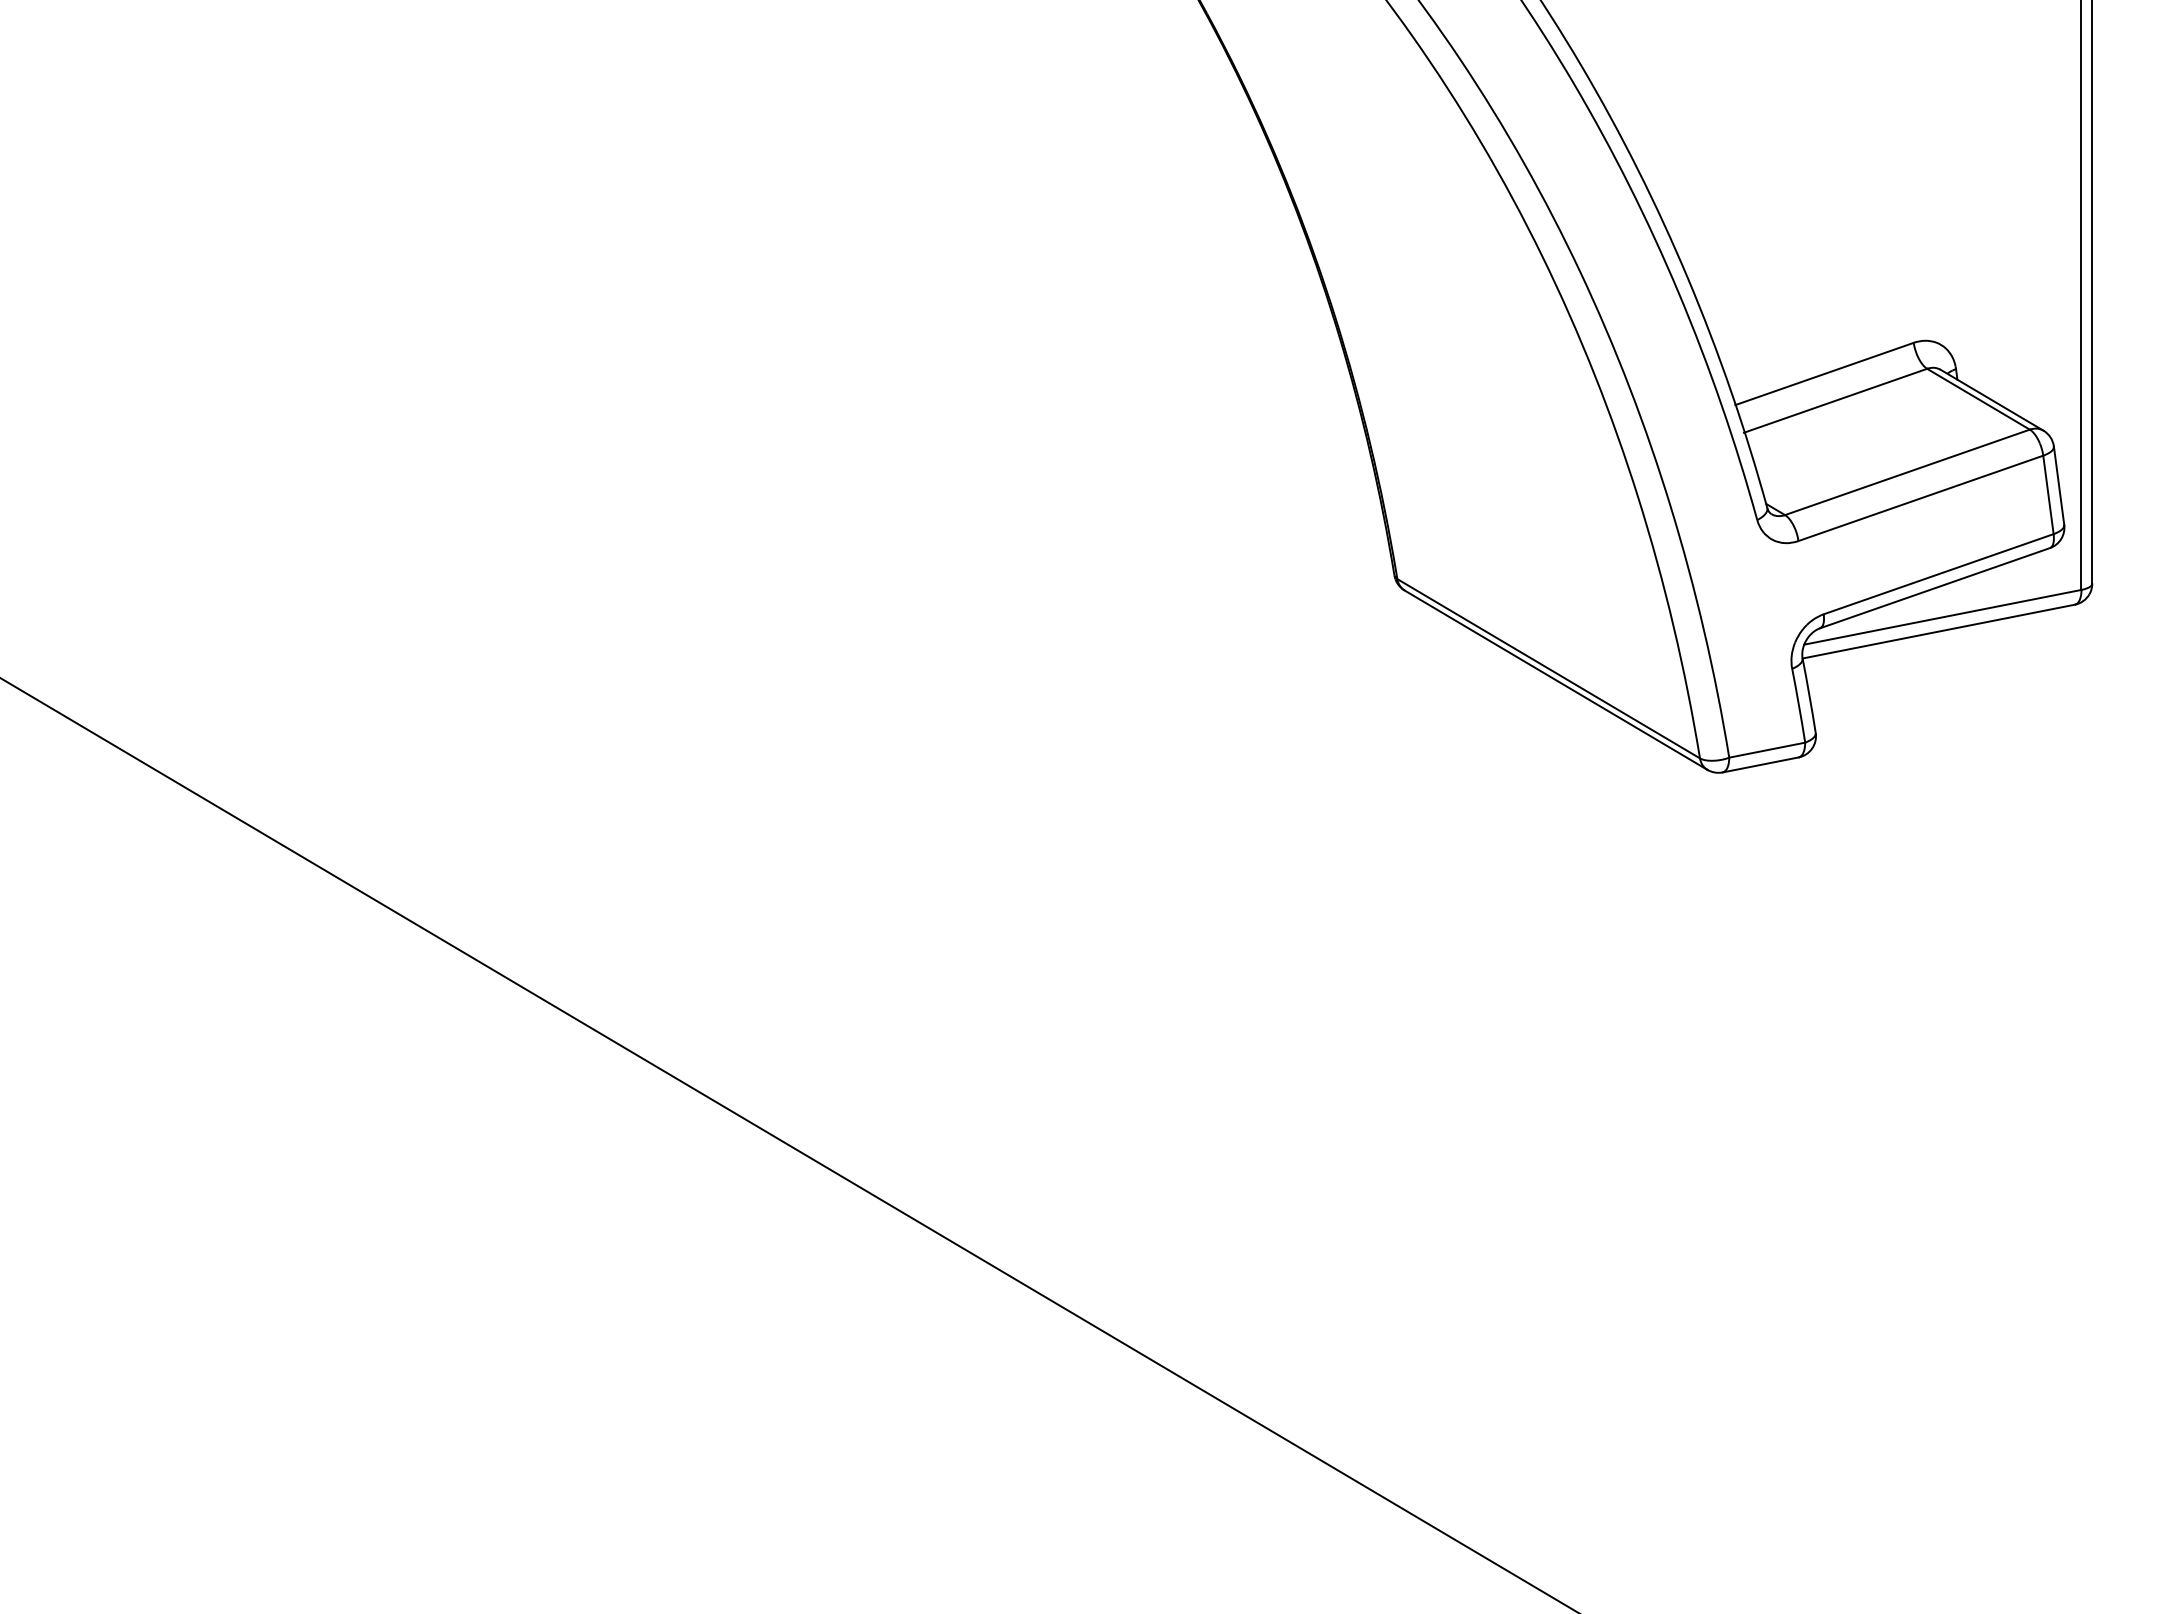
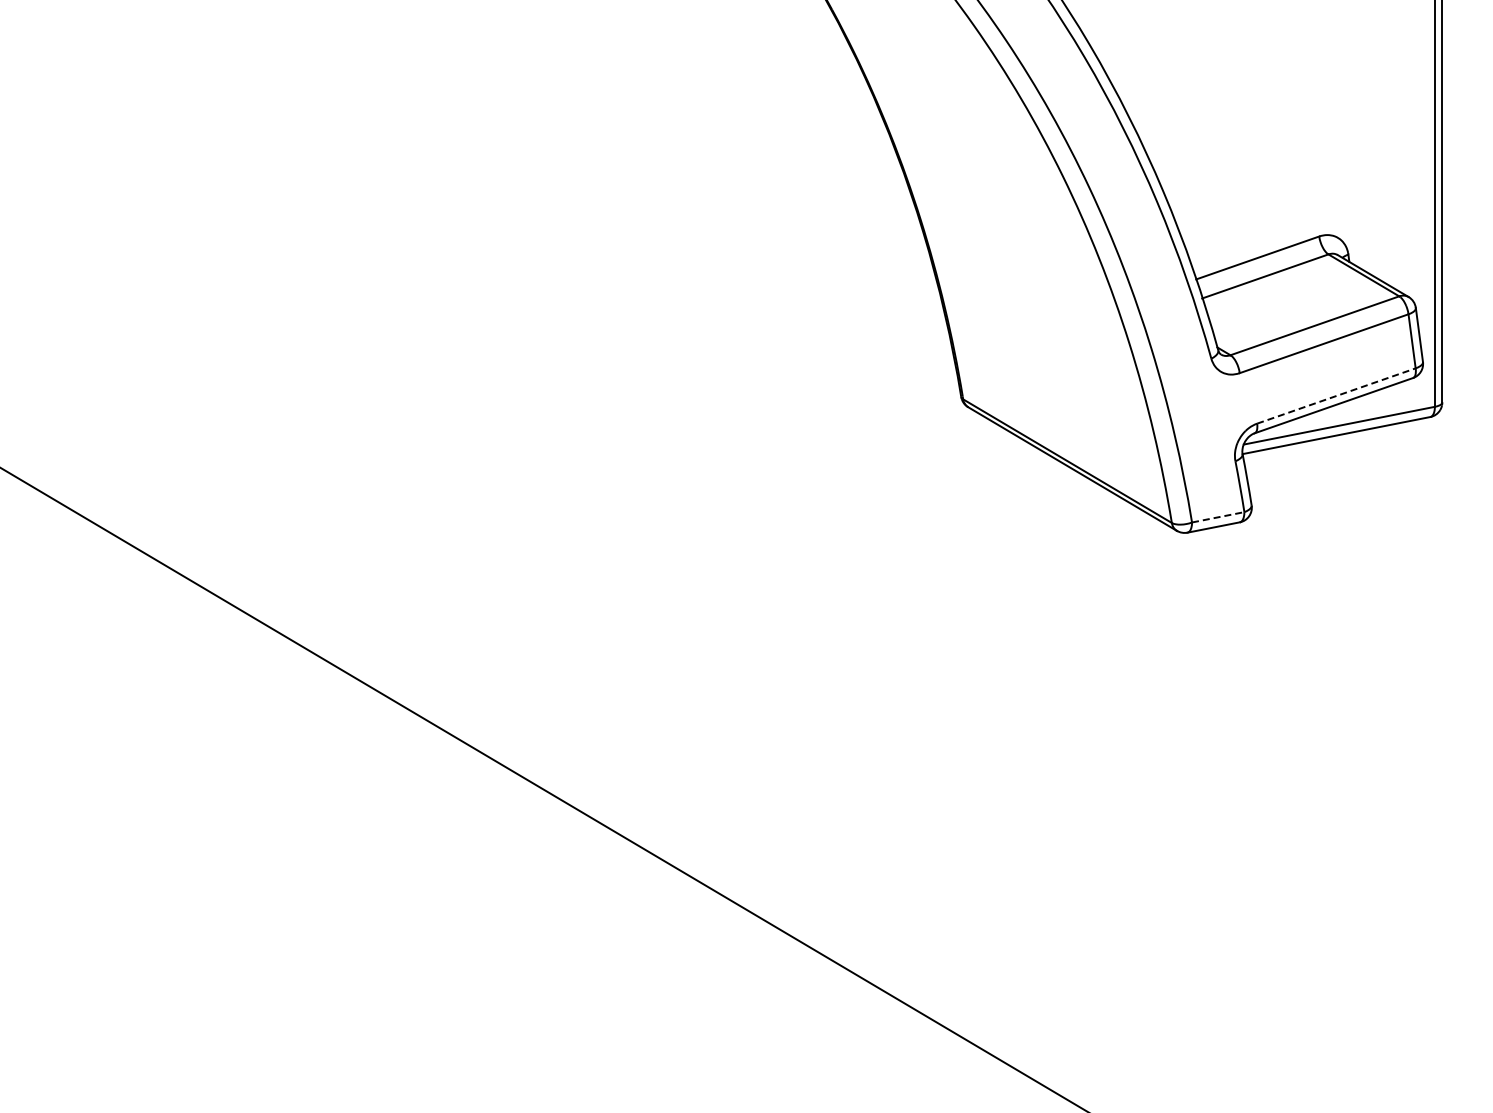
line: (1938, 574) -> (1336, 396), solid -> dashed
line: (1767, 750) -> (1218, 517), solid -> dashed

